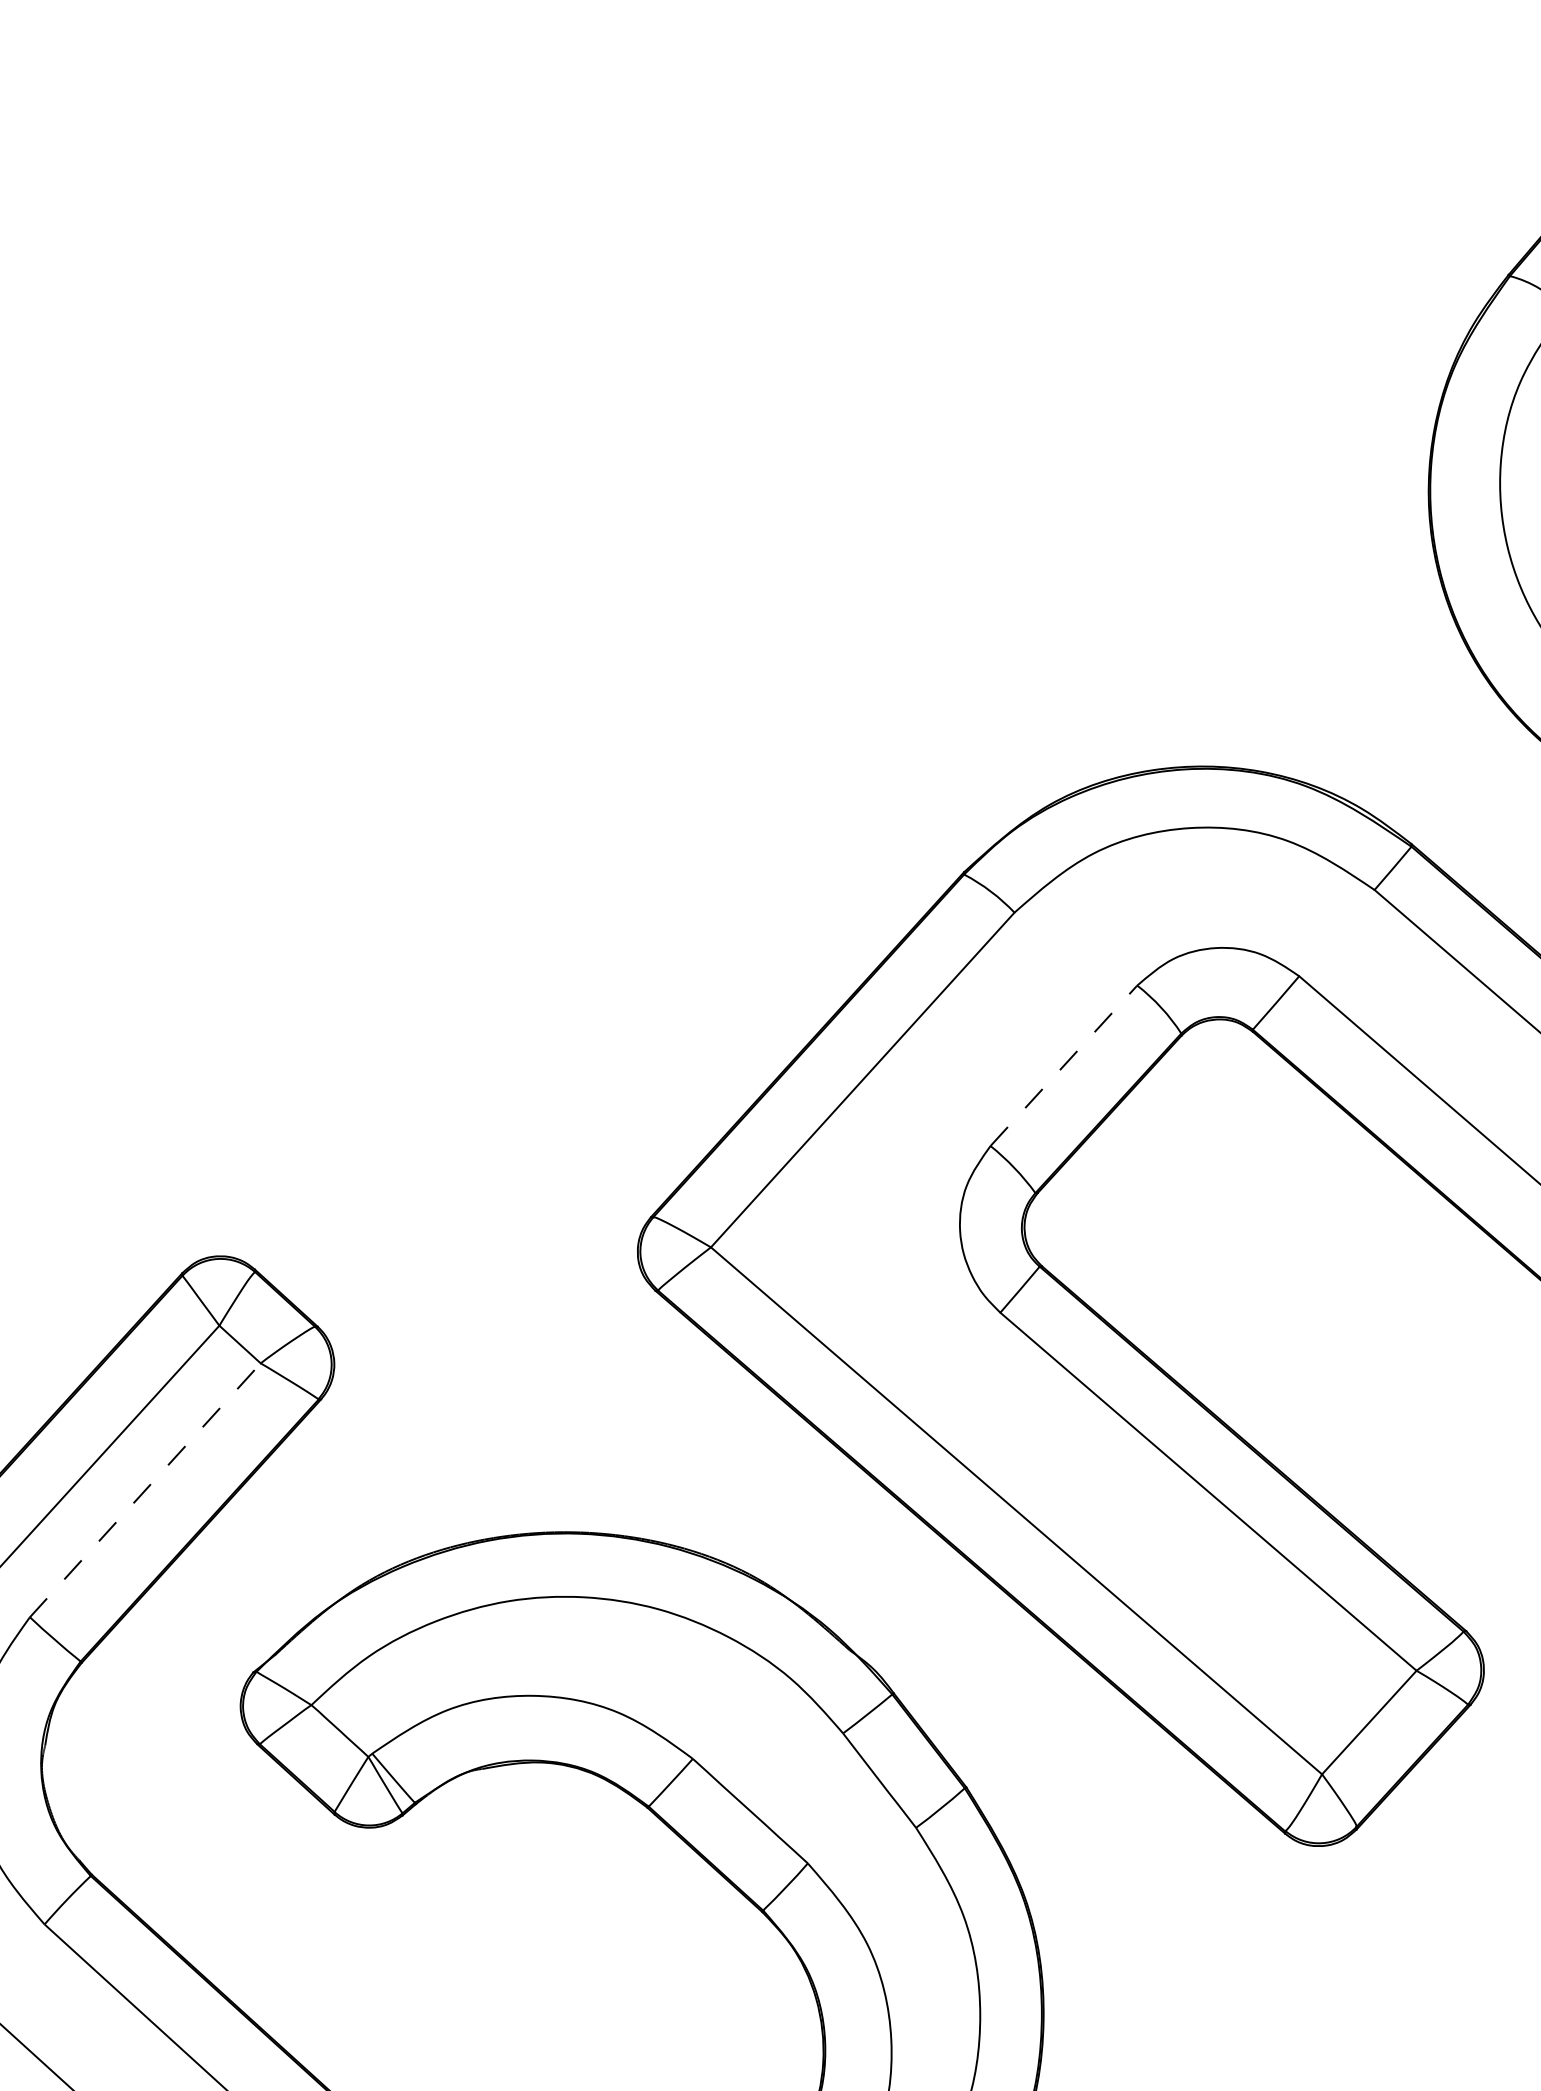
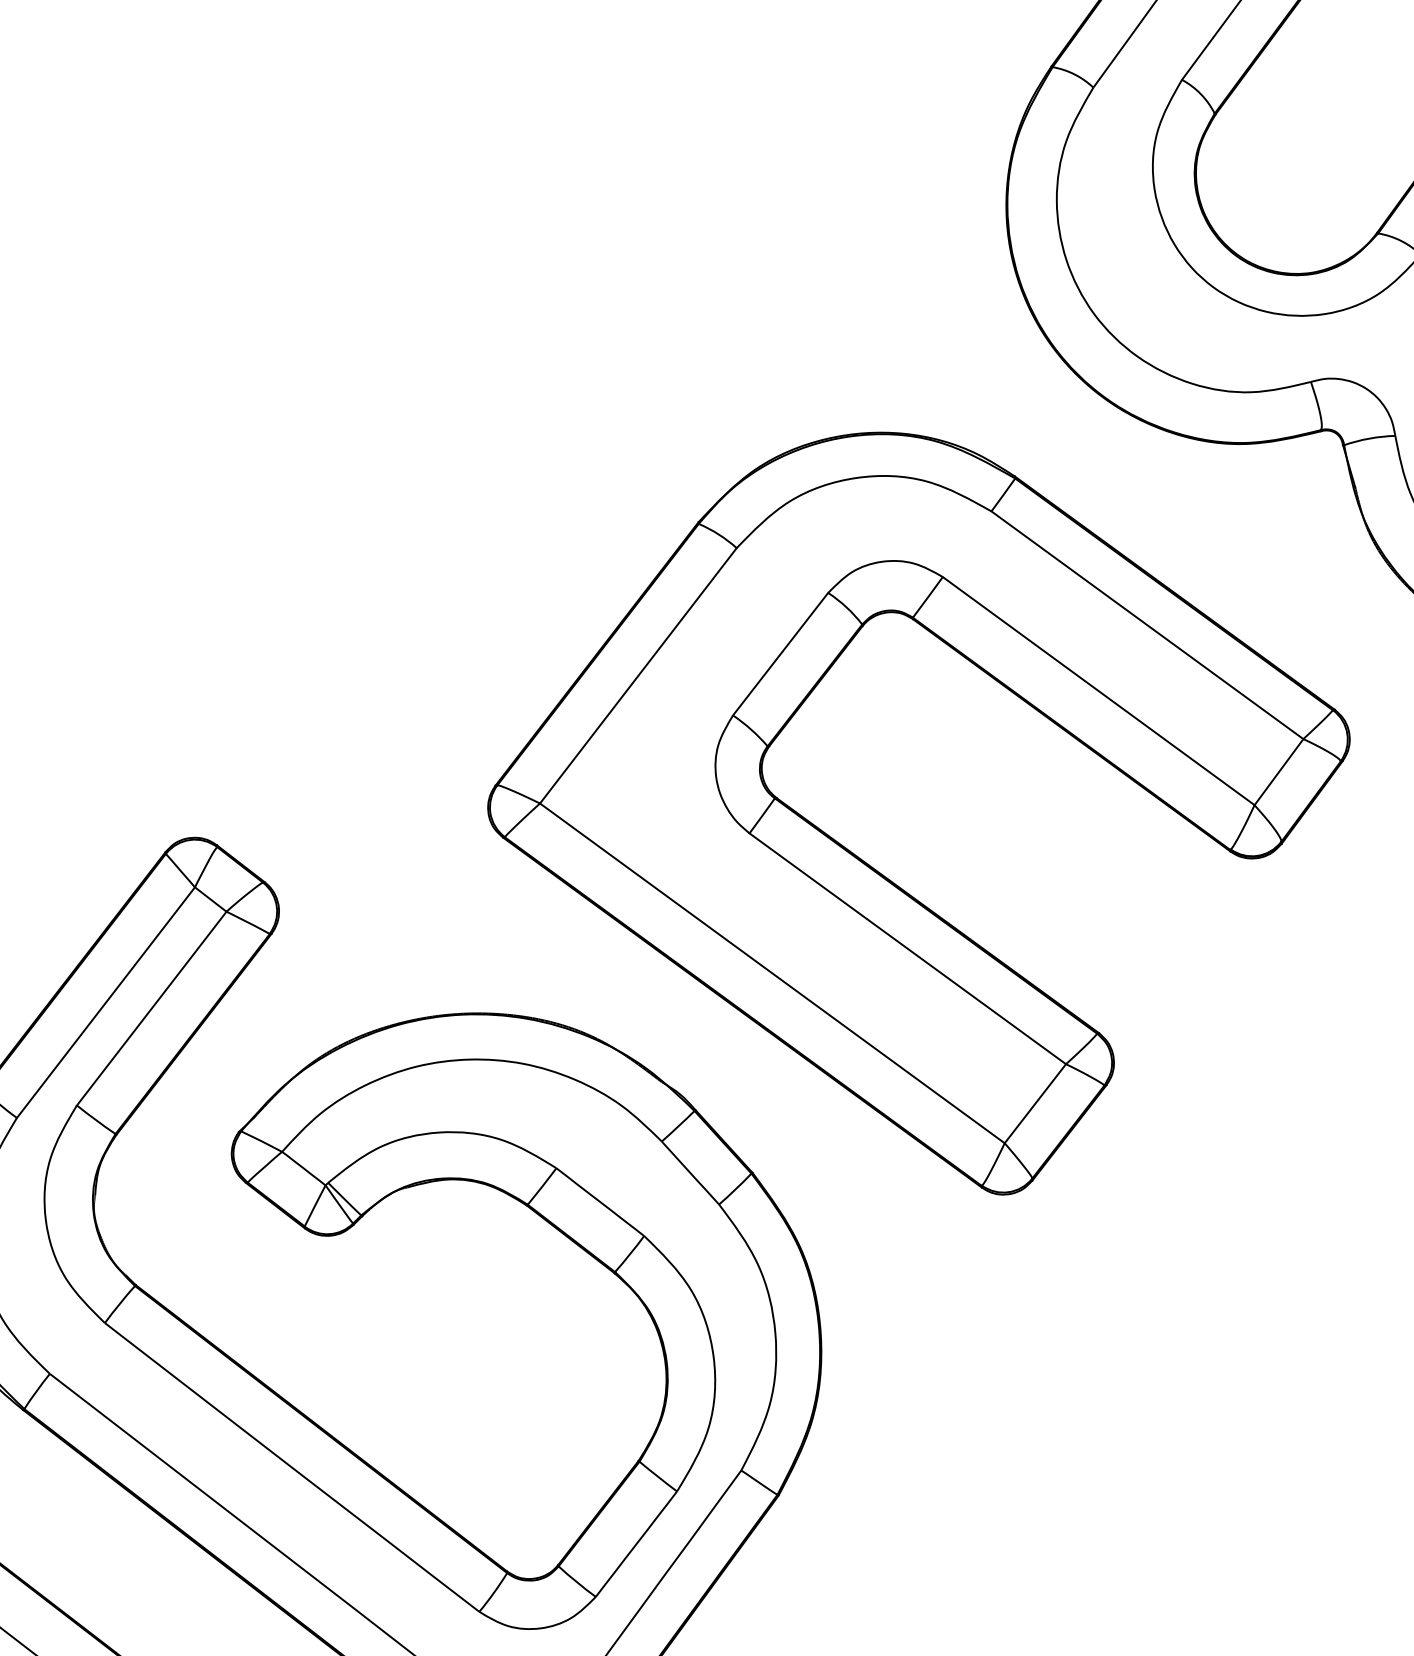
line: (1063, 1064) -> (780, 653), dashed -> solid
line: (145, 1490) -> (151, 1008), dashed -> solid

